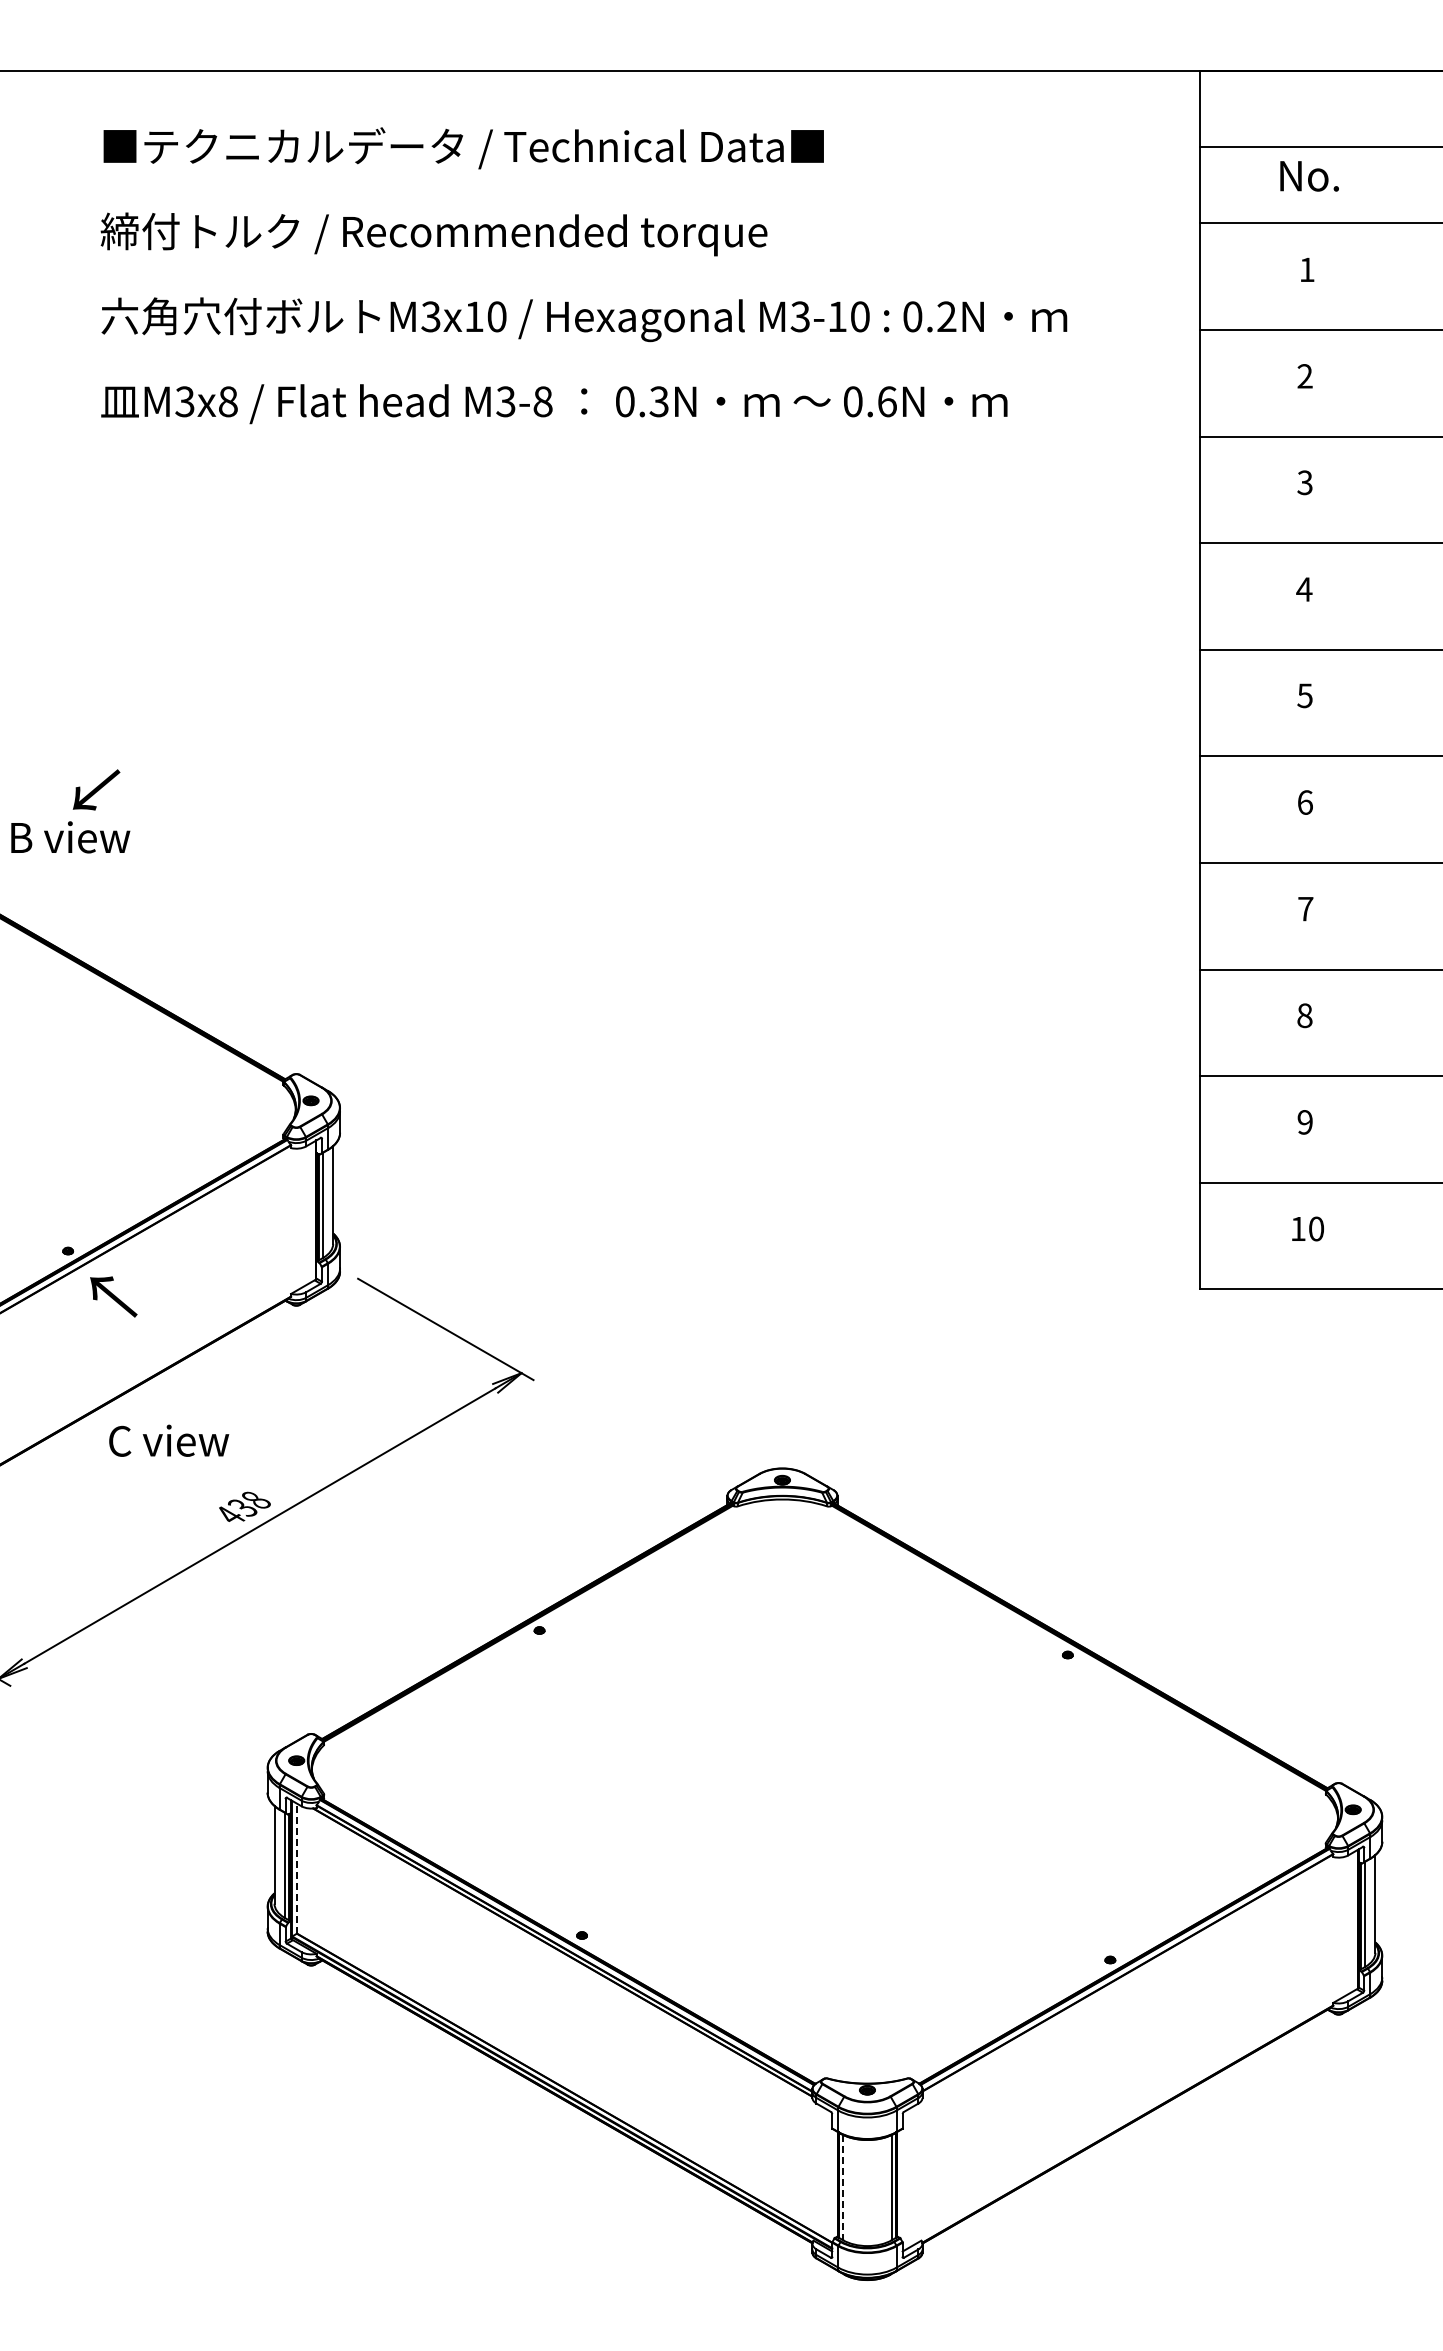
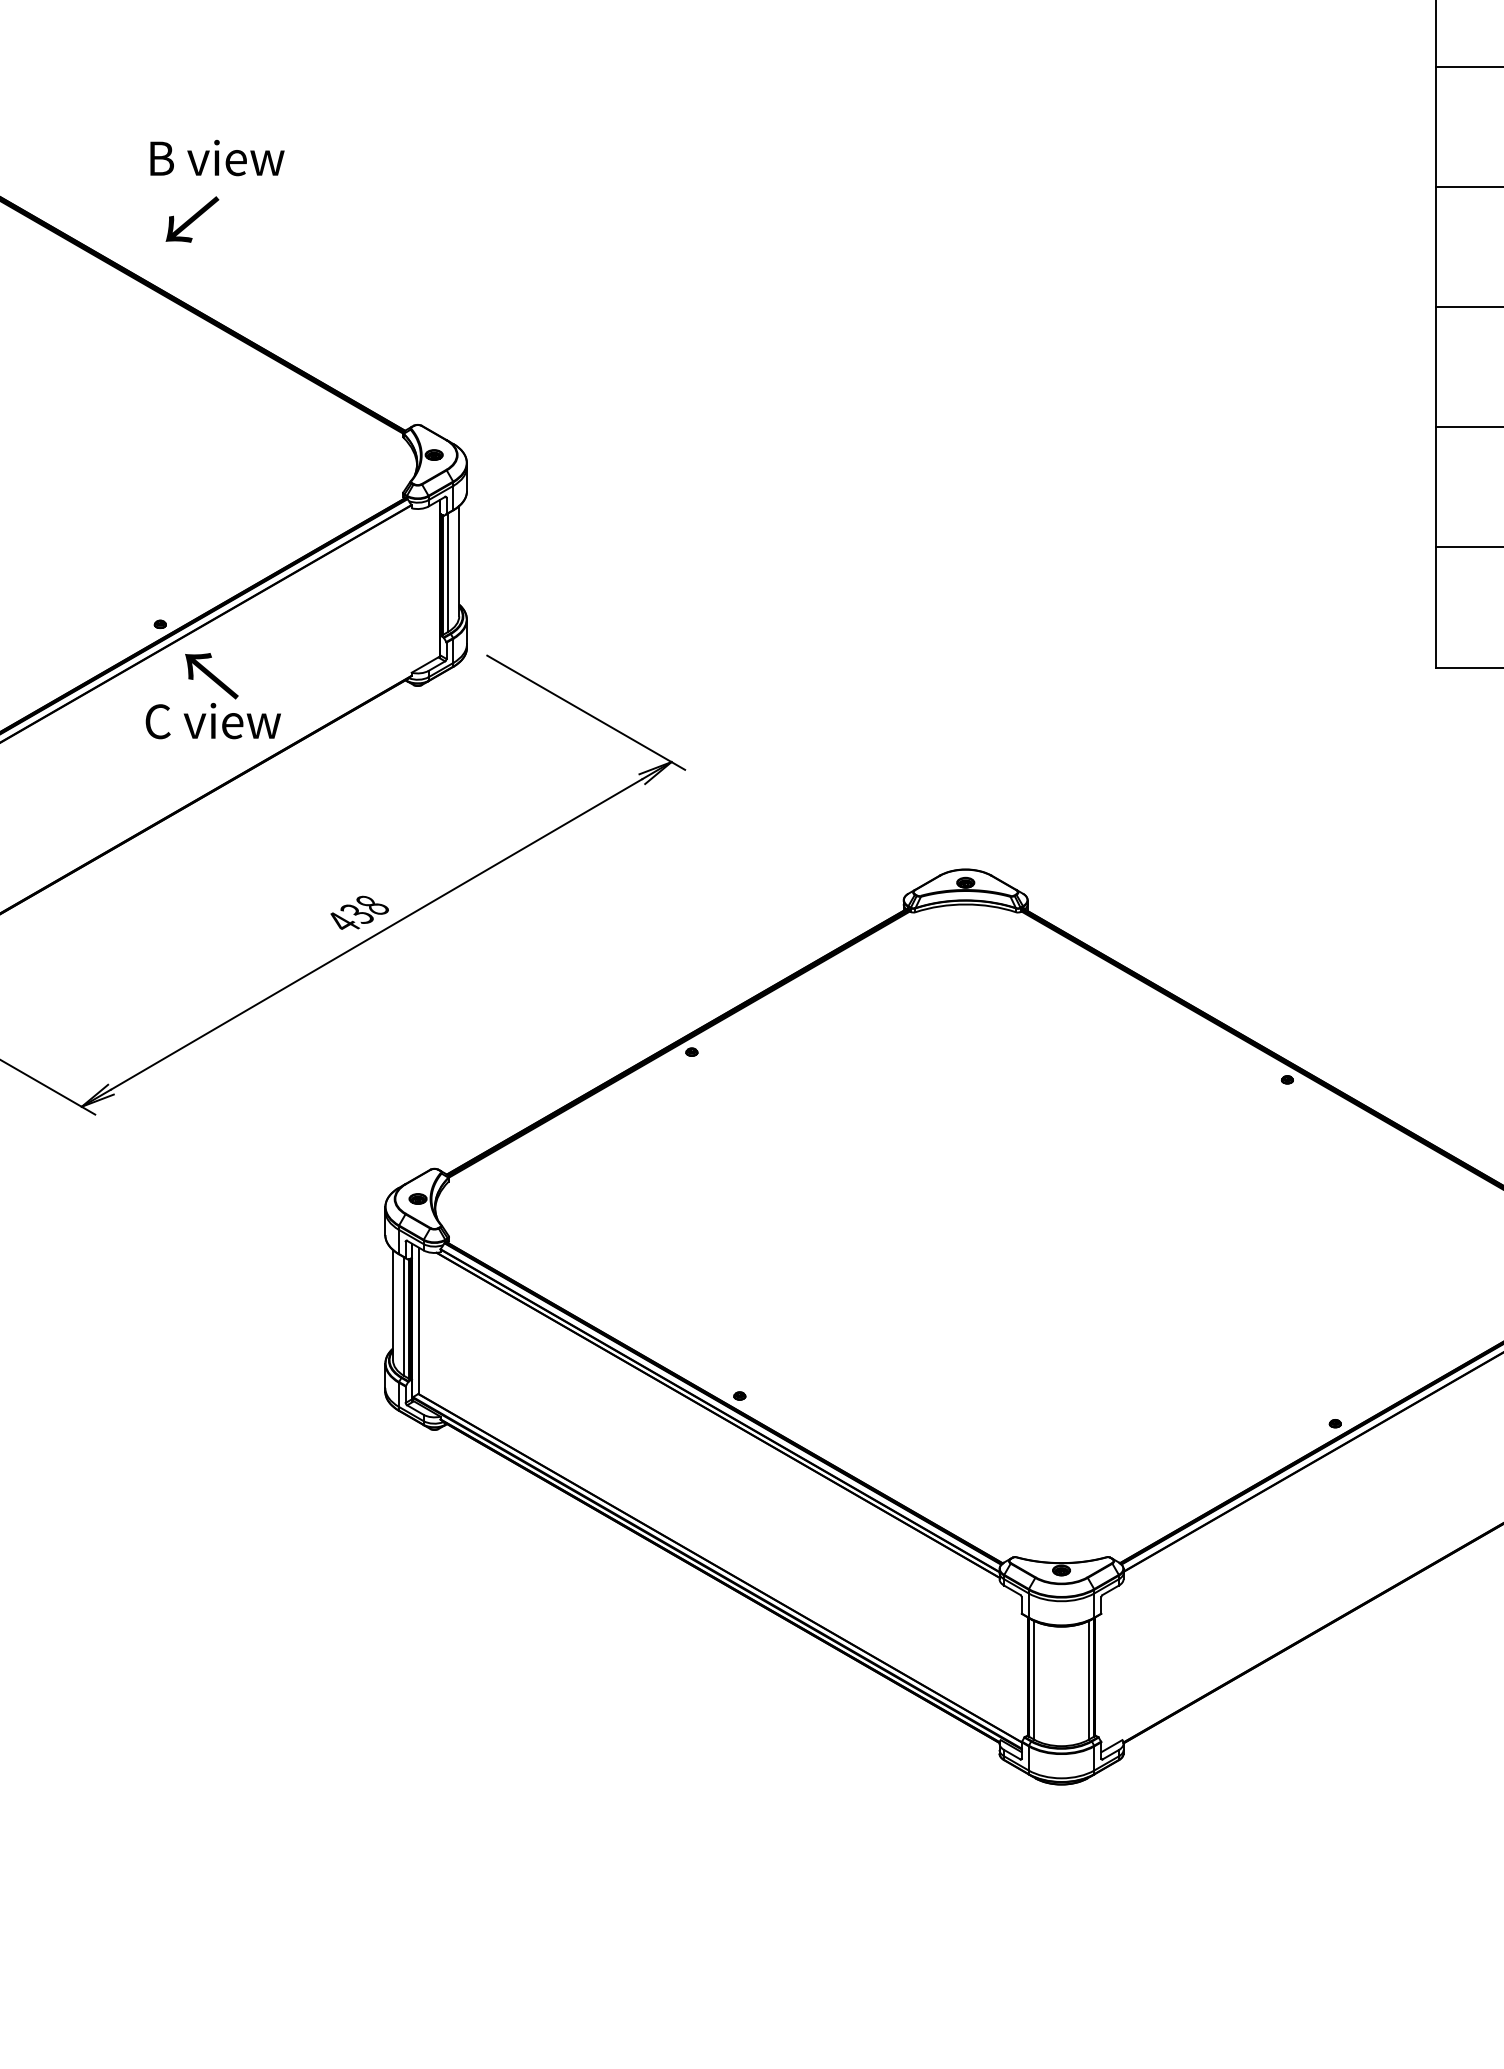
text: (96, 789) -> (192, 219), moved
text: (70, 837) -> (217, 158), moved
text: (169, 1440) -> (213, 720), moved
line: (297, 1868) -> (418, 1320), dashed -> solid
line: (843, 2187) -> (1034, 1680), dashed -> solid

